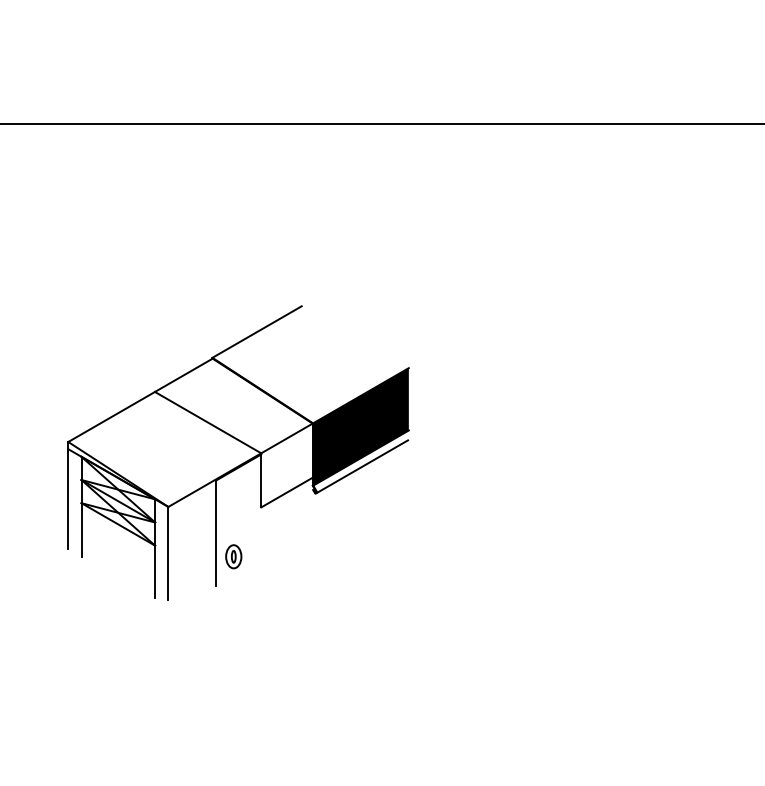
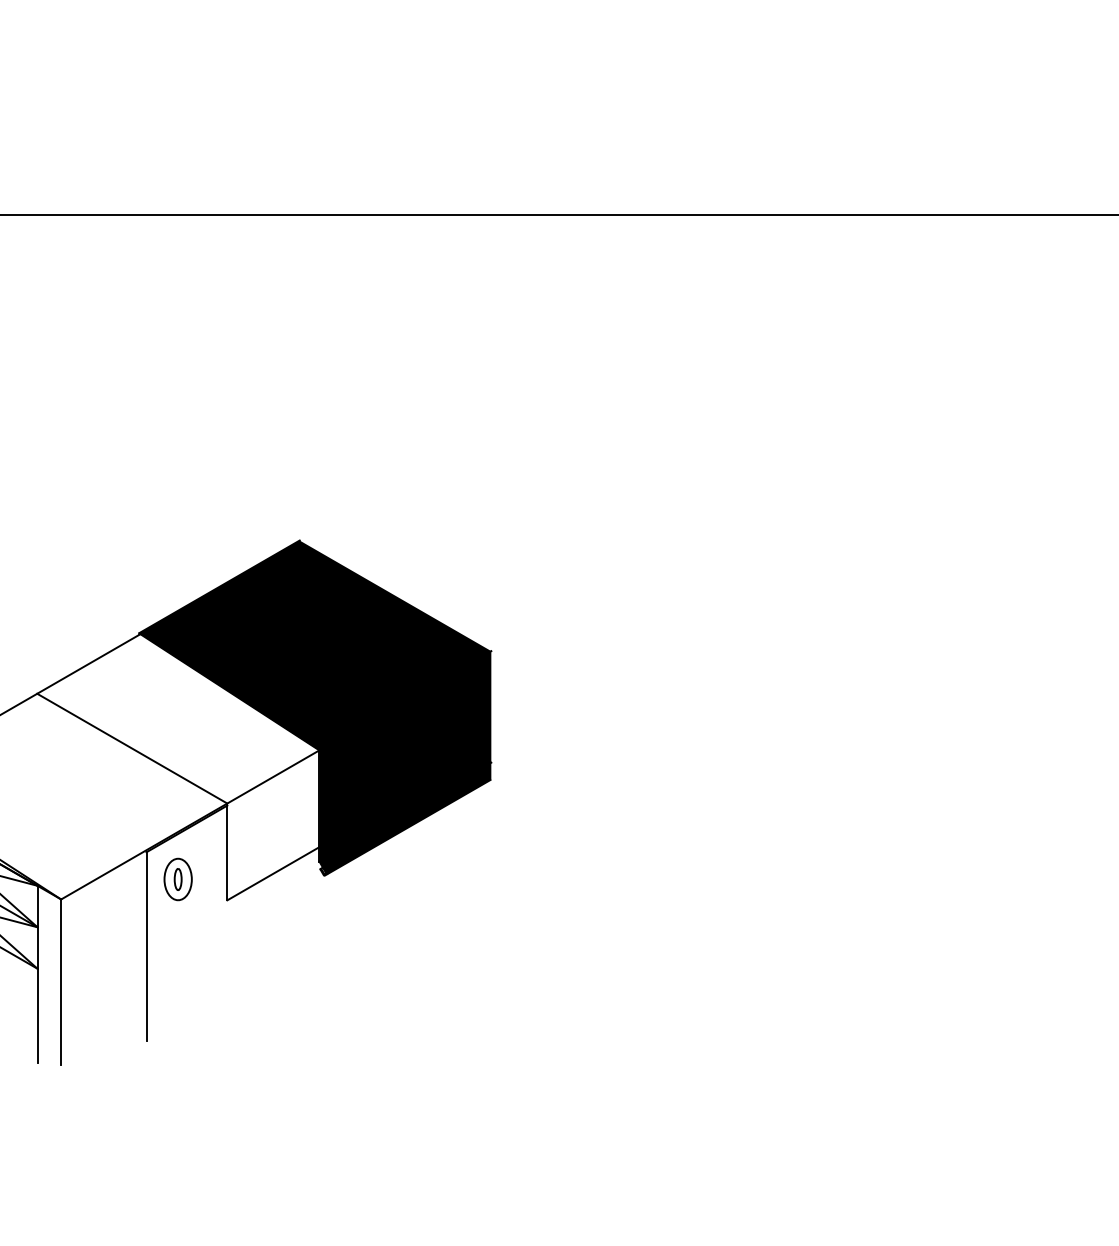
fill: (310, 364) -> (315, 644), added
fill: (360, 461) -> (404, 818), added
part: (233, 556) -> (177, 878), moved

